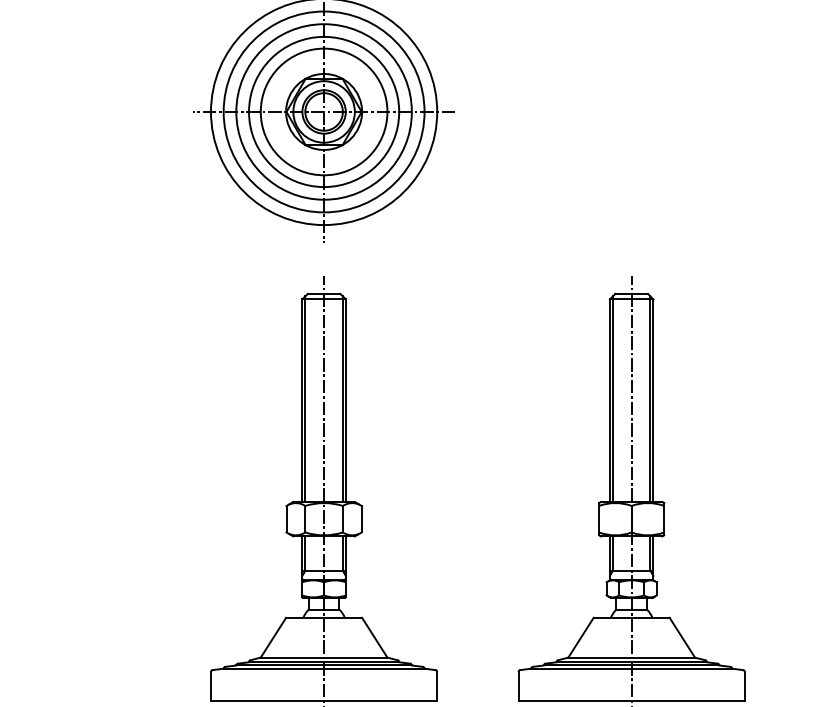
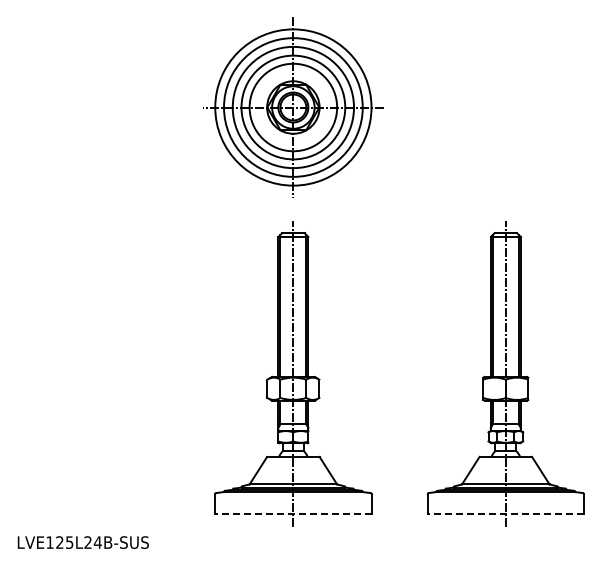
line: (322, 701) -> (292, 514), solid -> dashed
line: (631, 701) -> (505, 514), solid -> dashed

